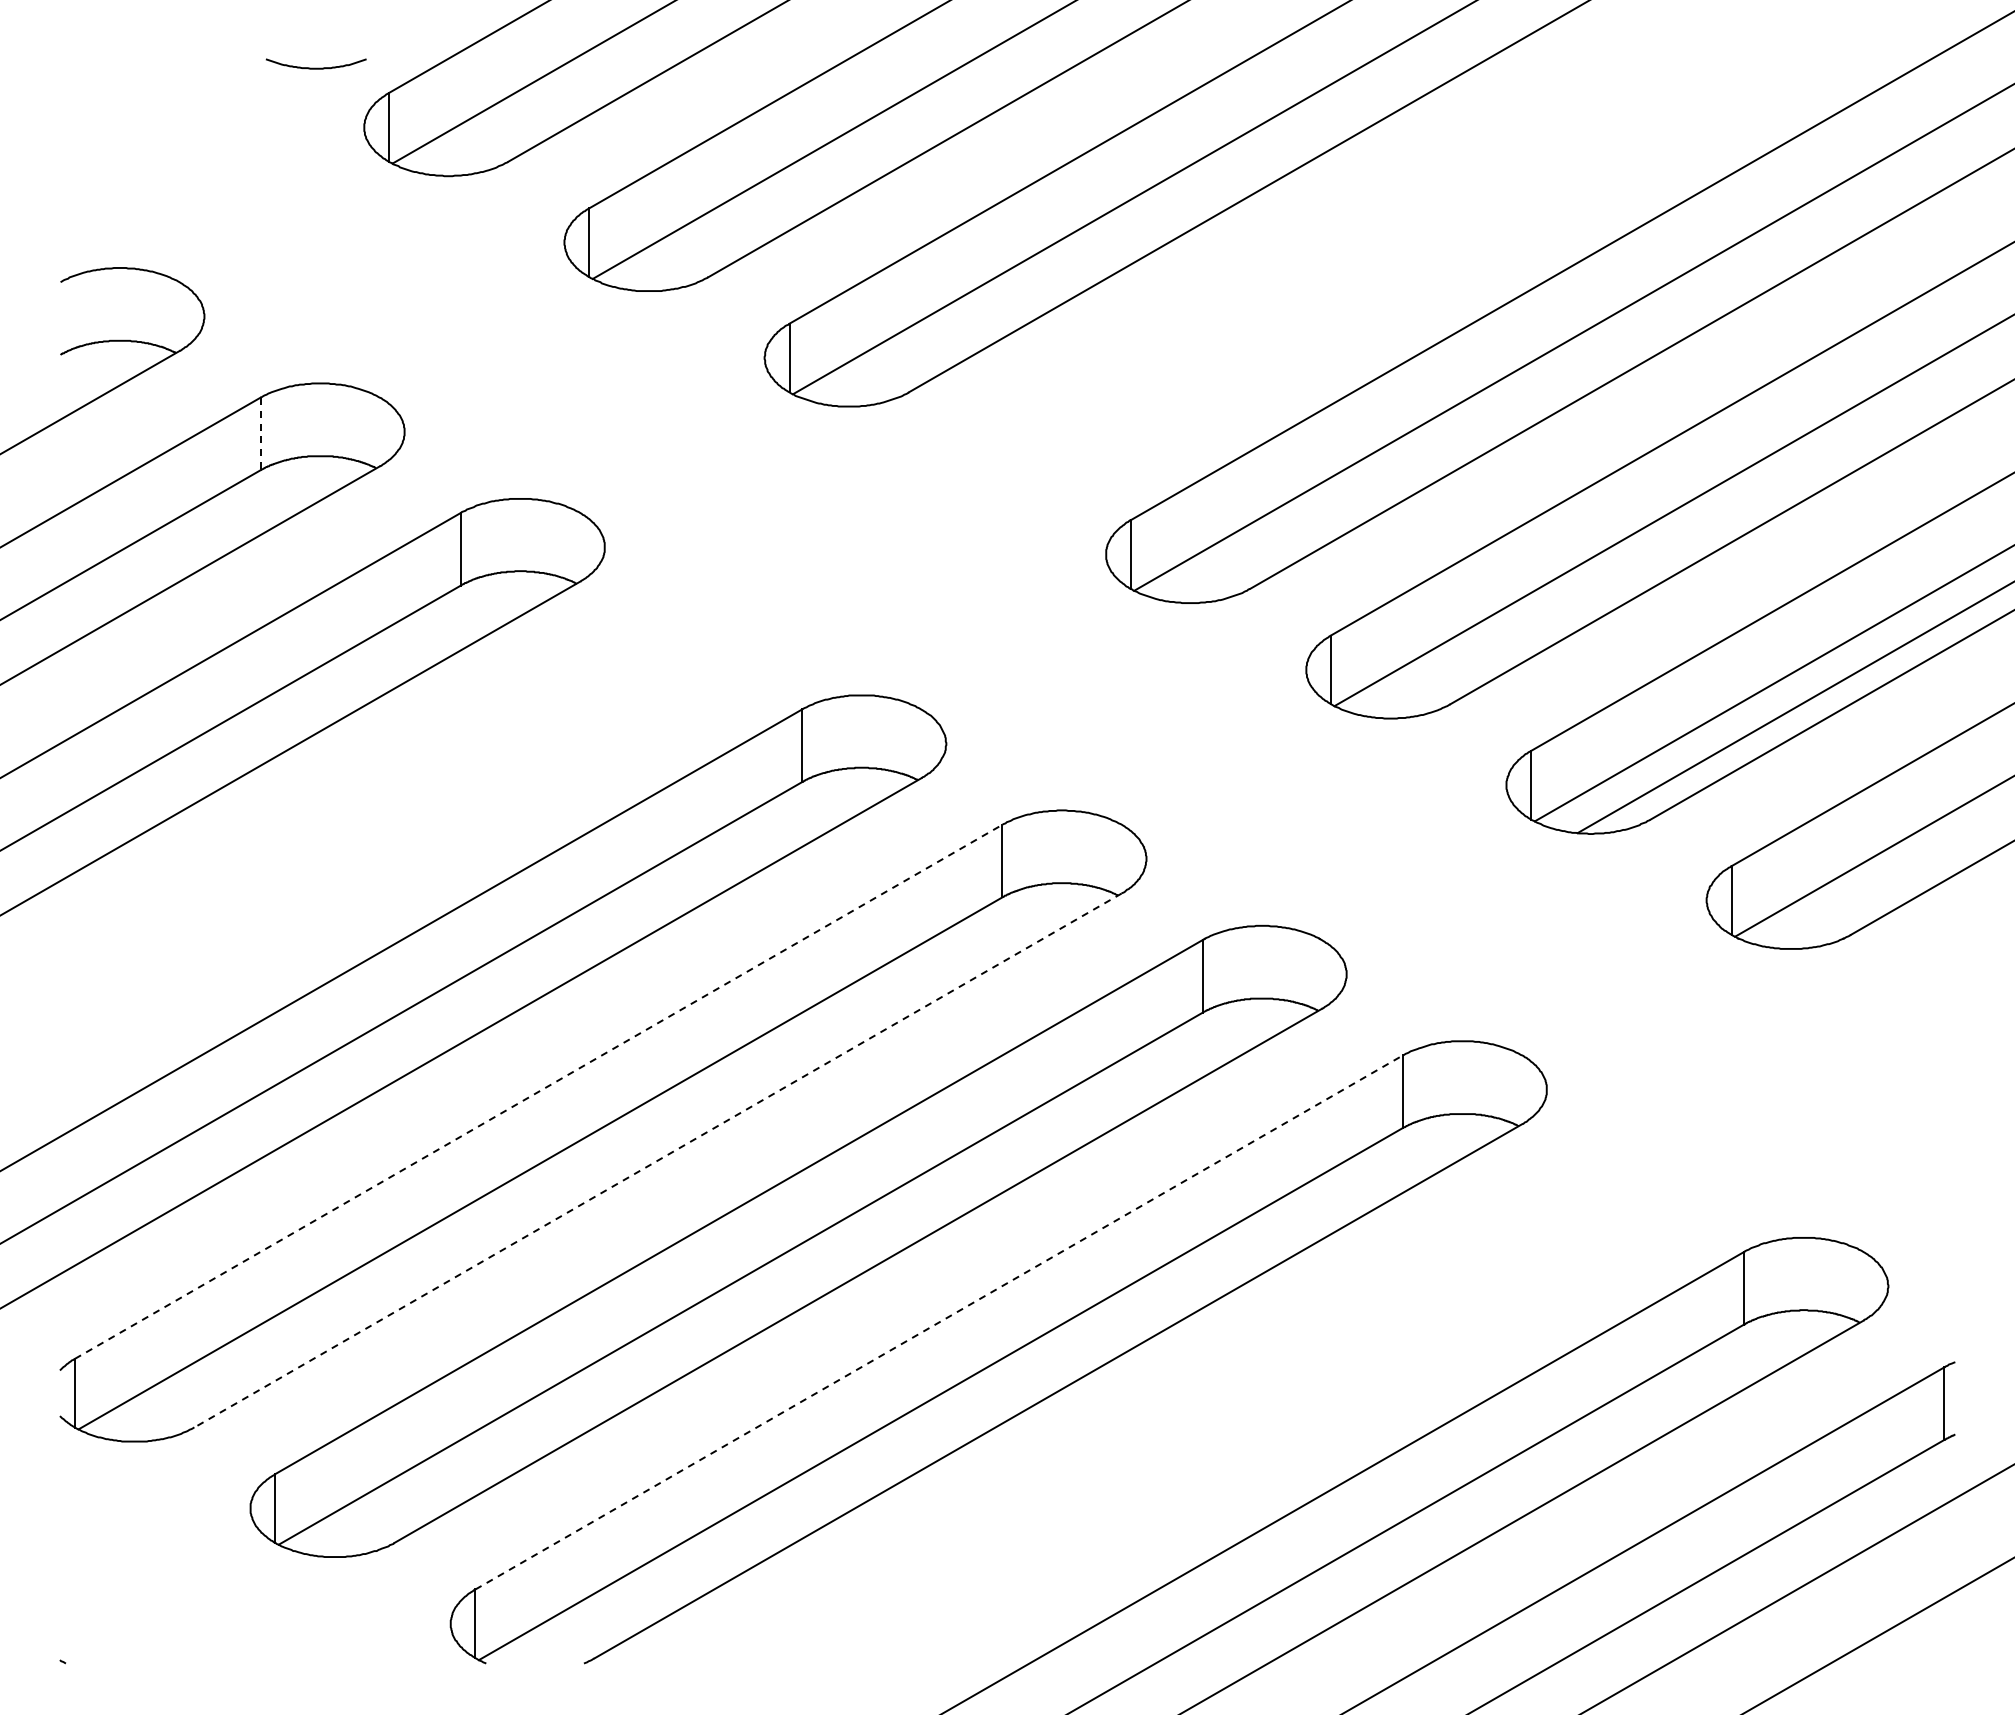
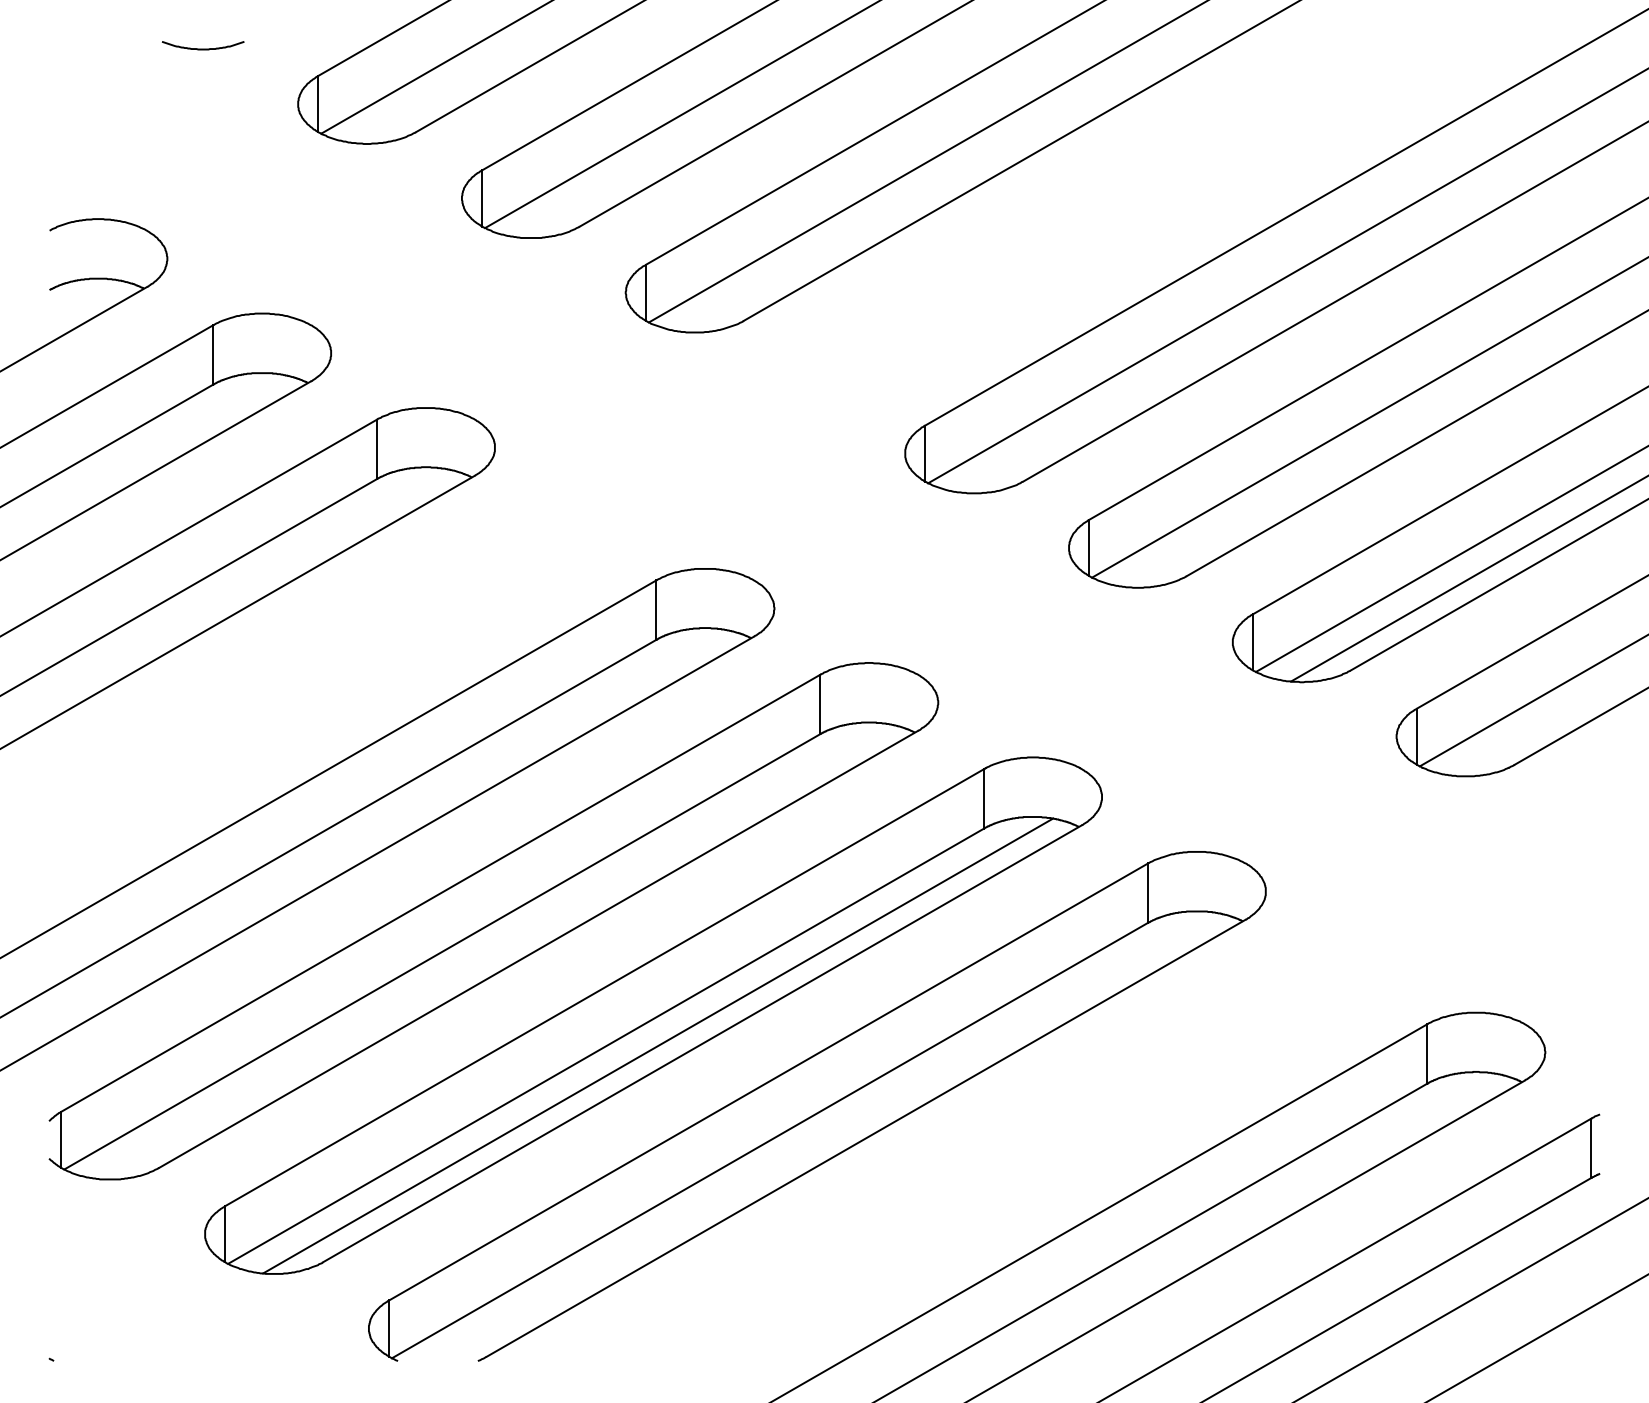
curve: (315, 67) -> (202, 48), moved
line: (260, 434) -> (213, 355), dashed -> solid
line: (539, 1091) -> (441, 892), dashed -> solid
line: (657, 1160) -> (538, 949), dashed -> solid
line: (803, 1278) -> (657, 1046), added
line: (939, 1322) -> (768, 1082), dashed -> solid

